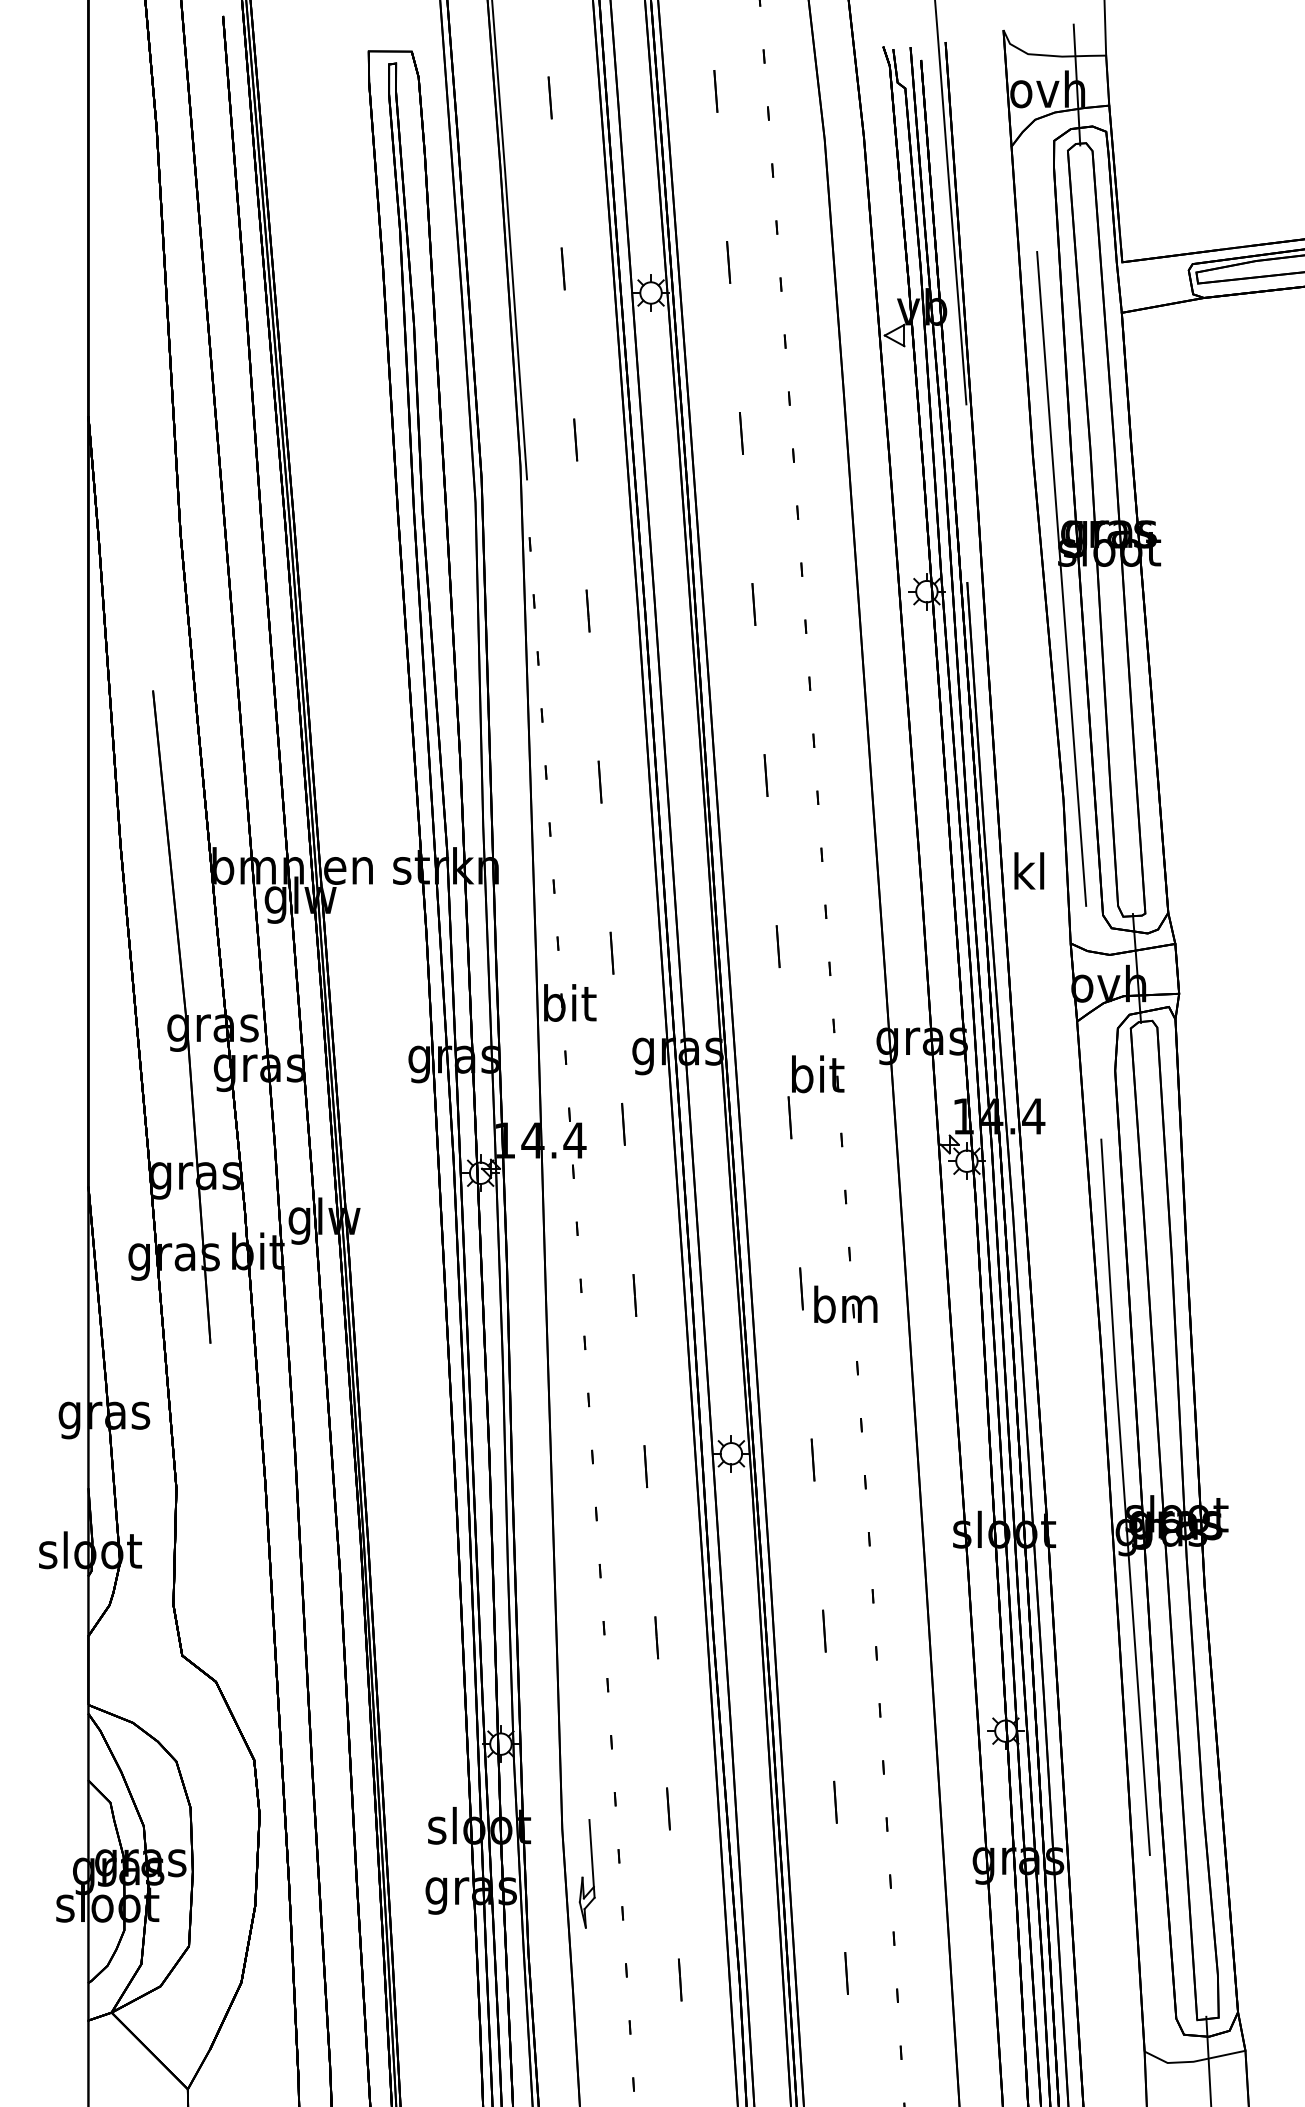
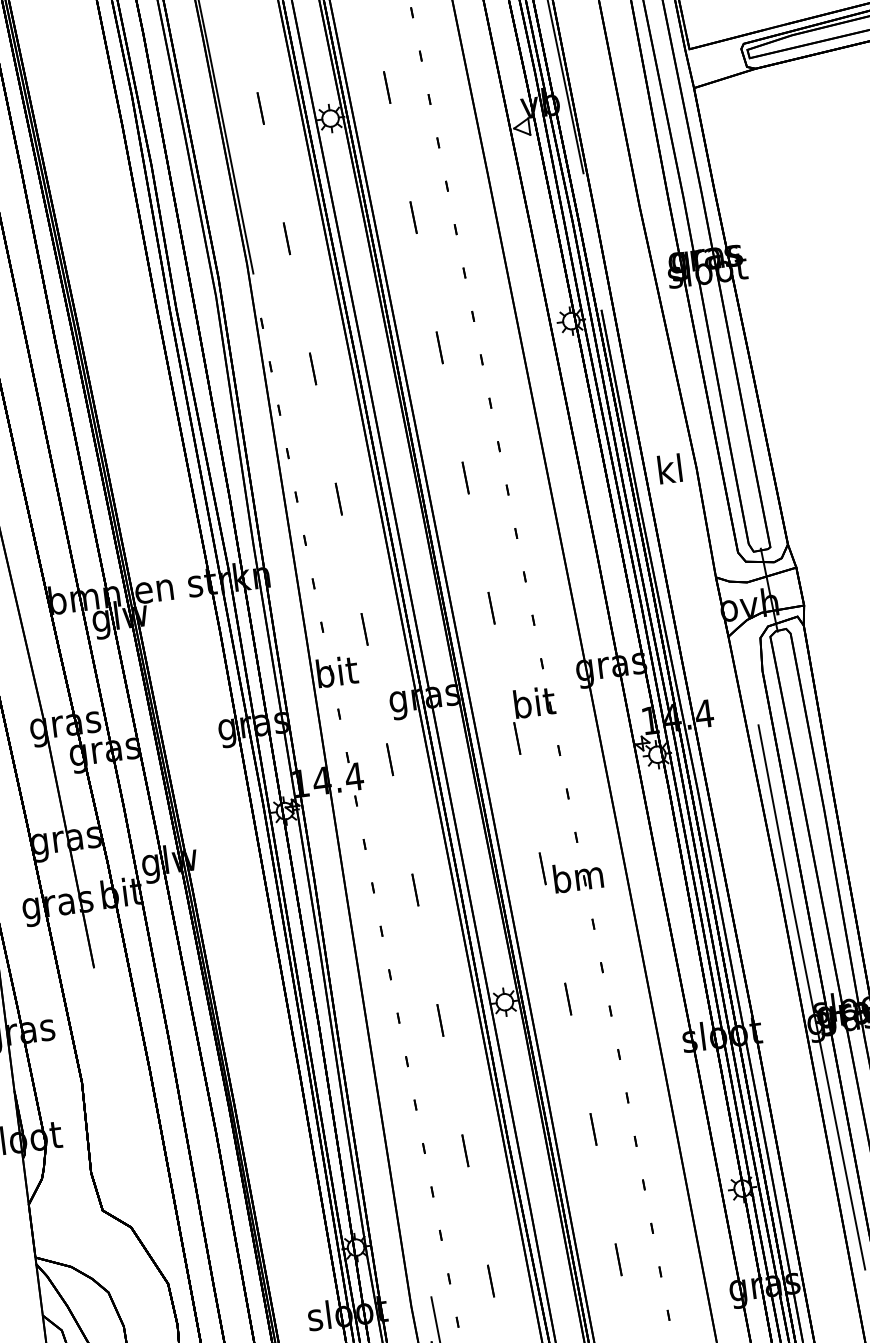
line: (1061, 578) -> (673, 298), removed
text: (1029, 870) -> (670, 468), moved

